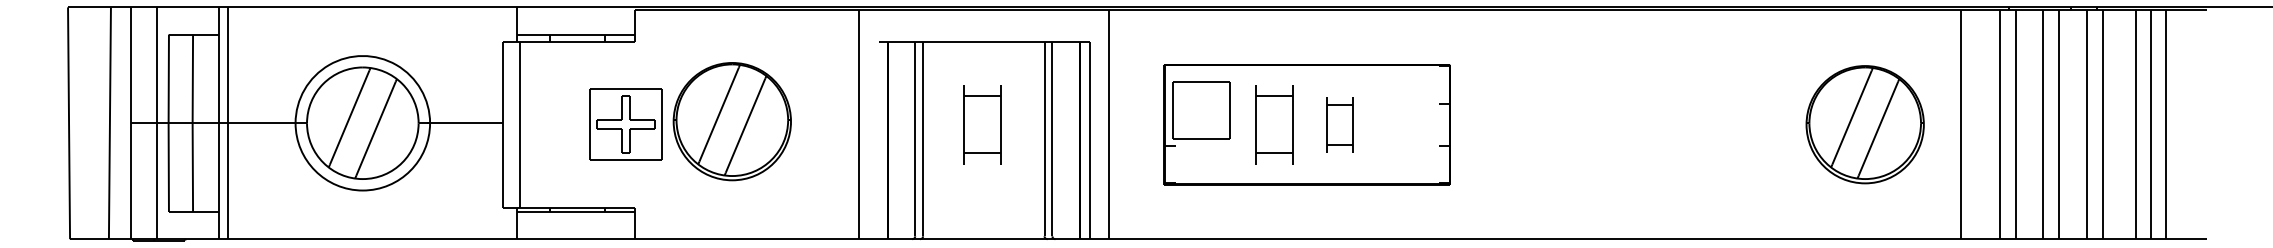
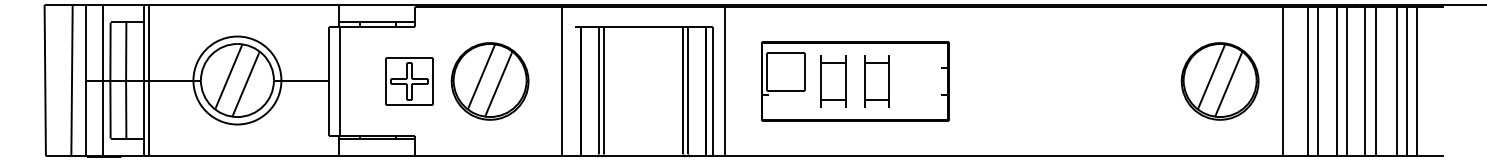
part: (731, 121) -> (489, 81), moved
part: (982, 124) -> (642, 81), removed
part: (1339, 124) -> (876, 81), size x1.43

